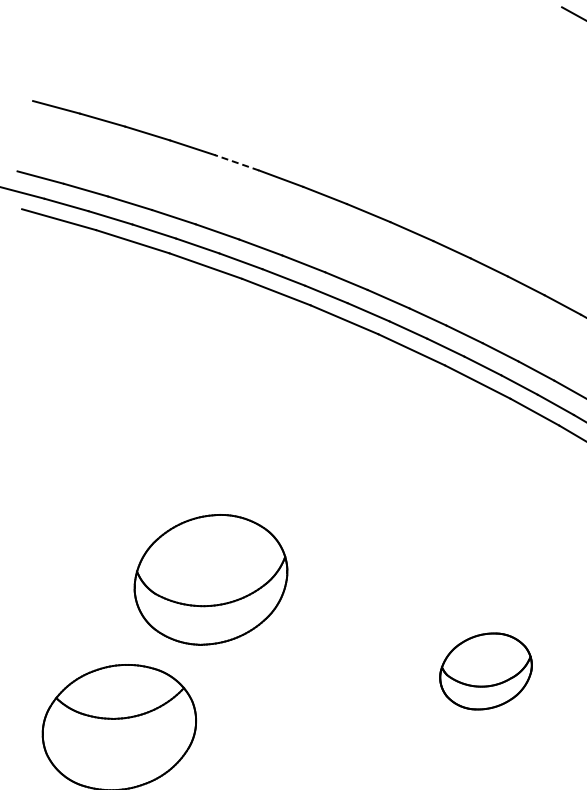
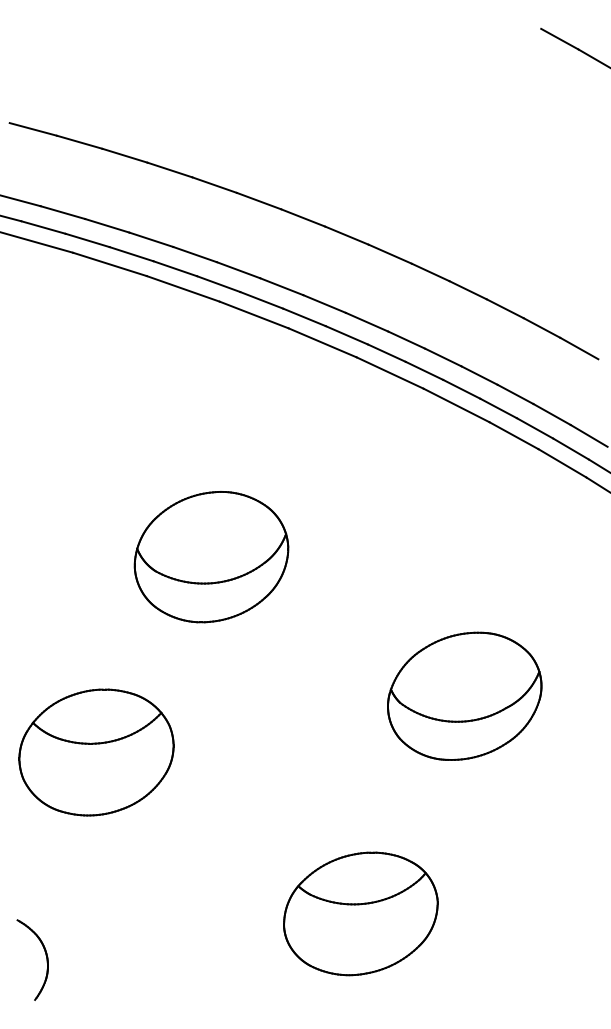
line: (236, 163) -> (214, 185), dashed -> solid
part: (210, 580) -> (211, 557), moved
part: (485, 670) -> (464, 695), size x1.67

